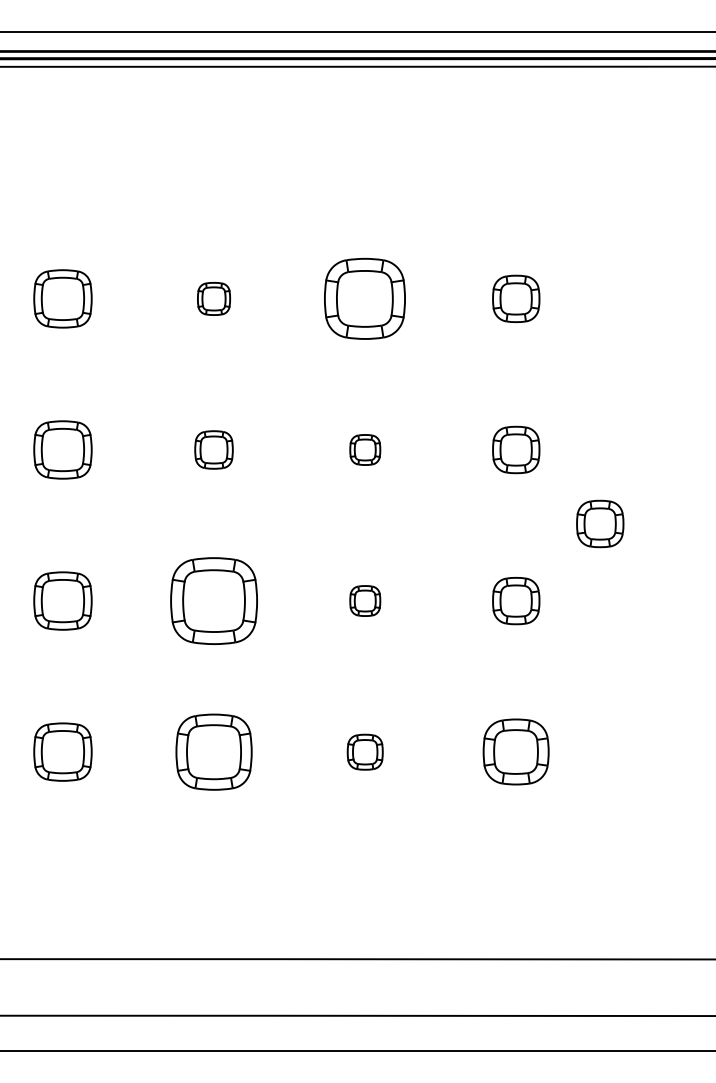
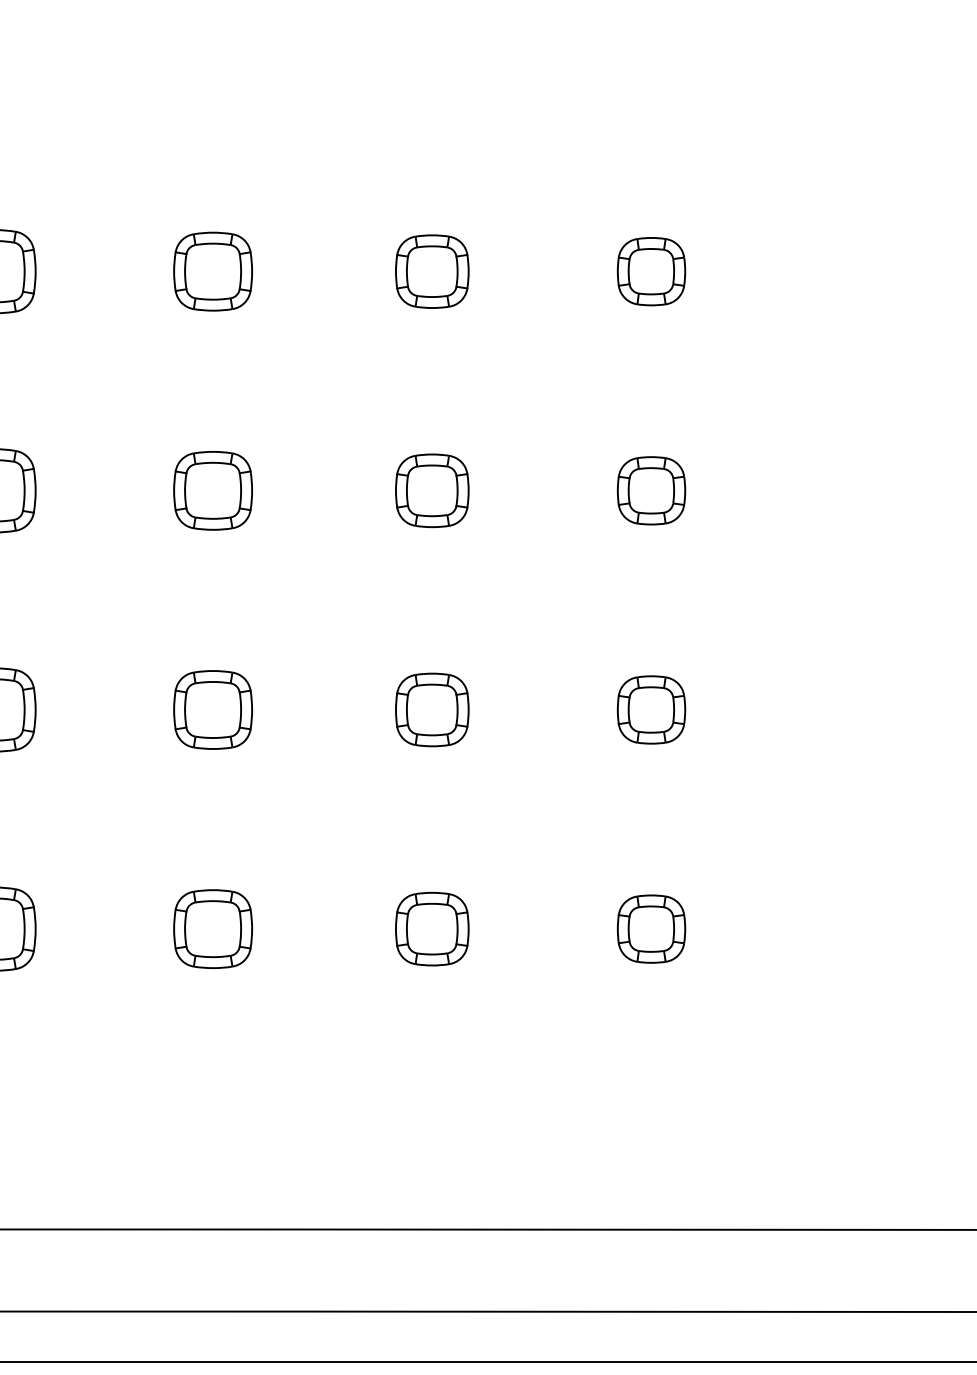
part: (213, 298) -> (212, 271), size x1.67
part: (365, 298) -> (432, 271), size x0.62
part: (213, 449) -> (212, 490), size x1.43
part: (365, 449) -> (432, 490), size x1.67
part: (600, 523) -> (773, 597), removed
part: (213, 600) -> (212, 709), size x0.62
part: (365, 600) -> (432, 709), size x1.67
part: (213, 751) -> (212, 928), size x0.71
part: (365, 752) -> (432, 929), size x1.43
part: (516, 752) -> (651, 929), size x0.71

